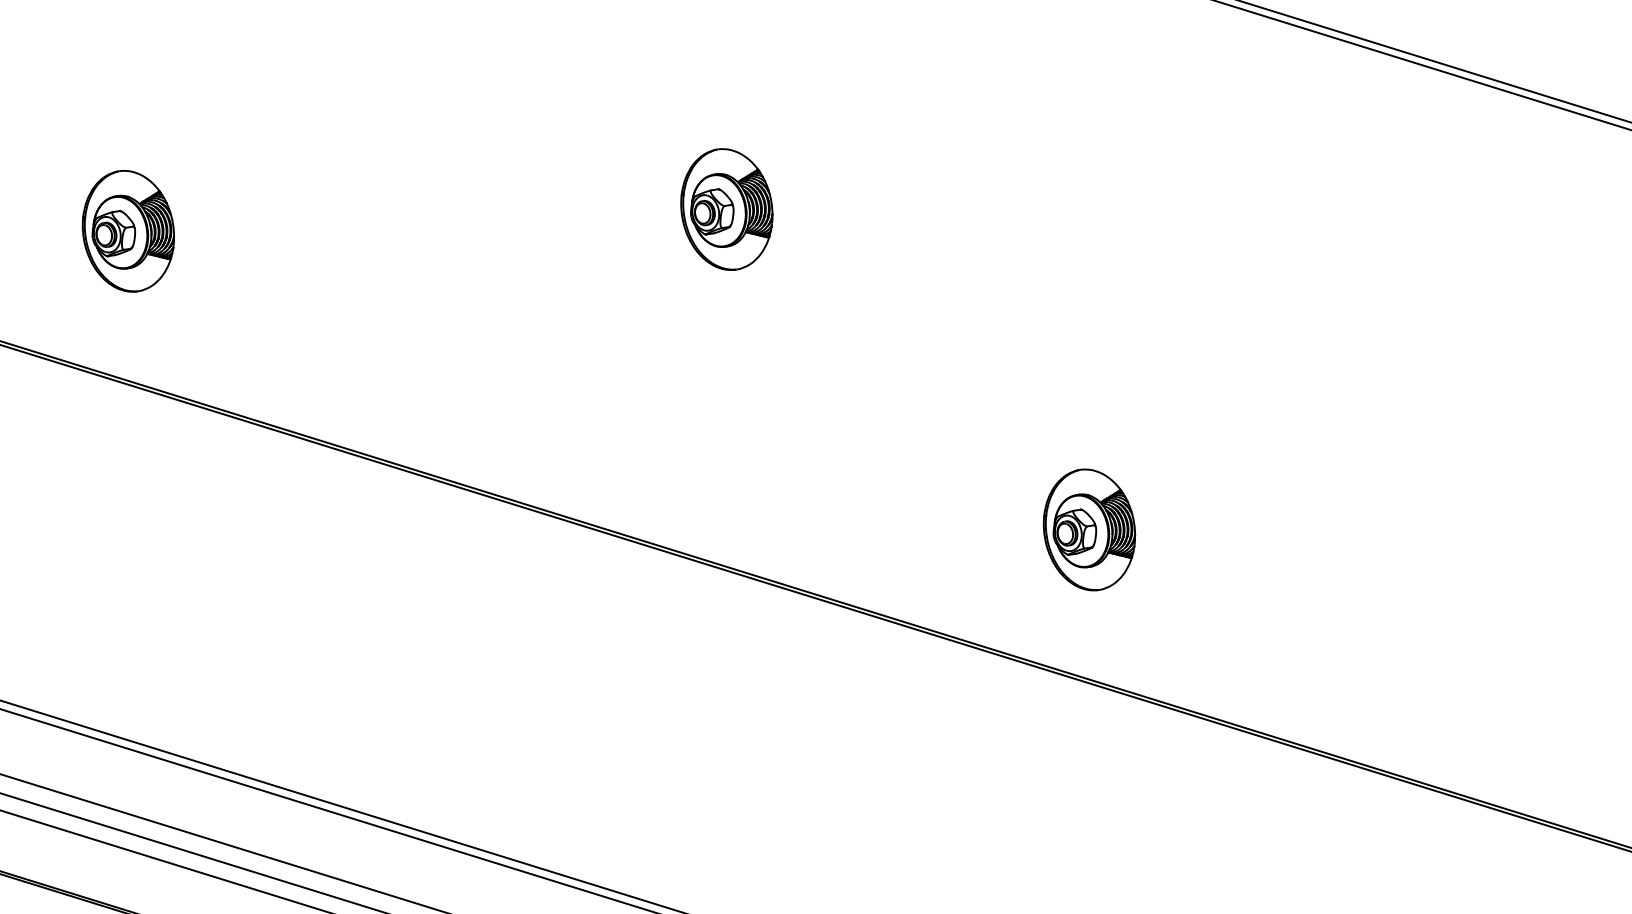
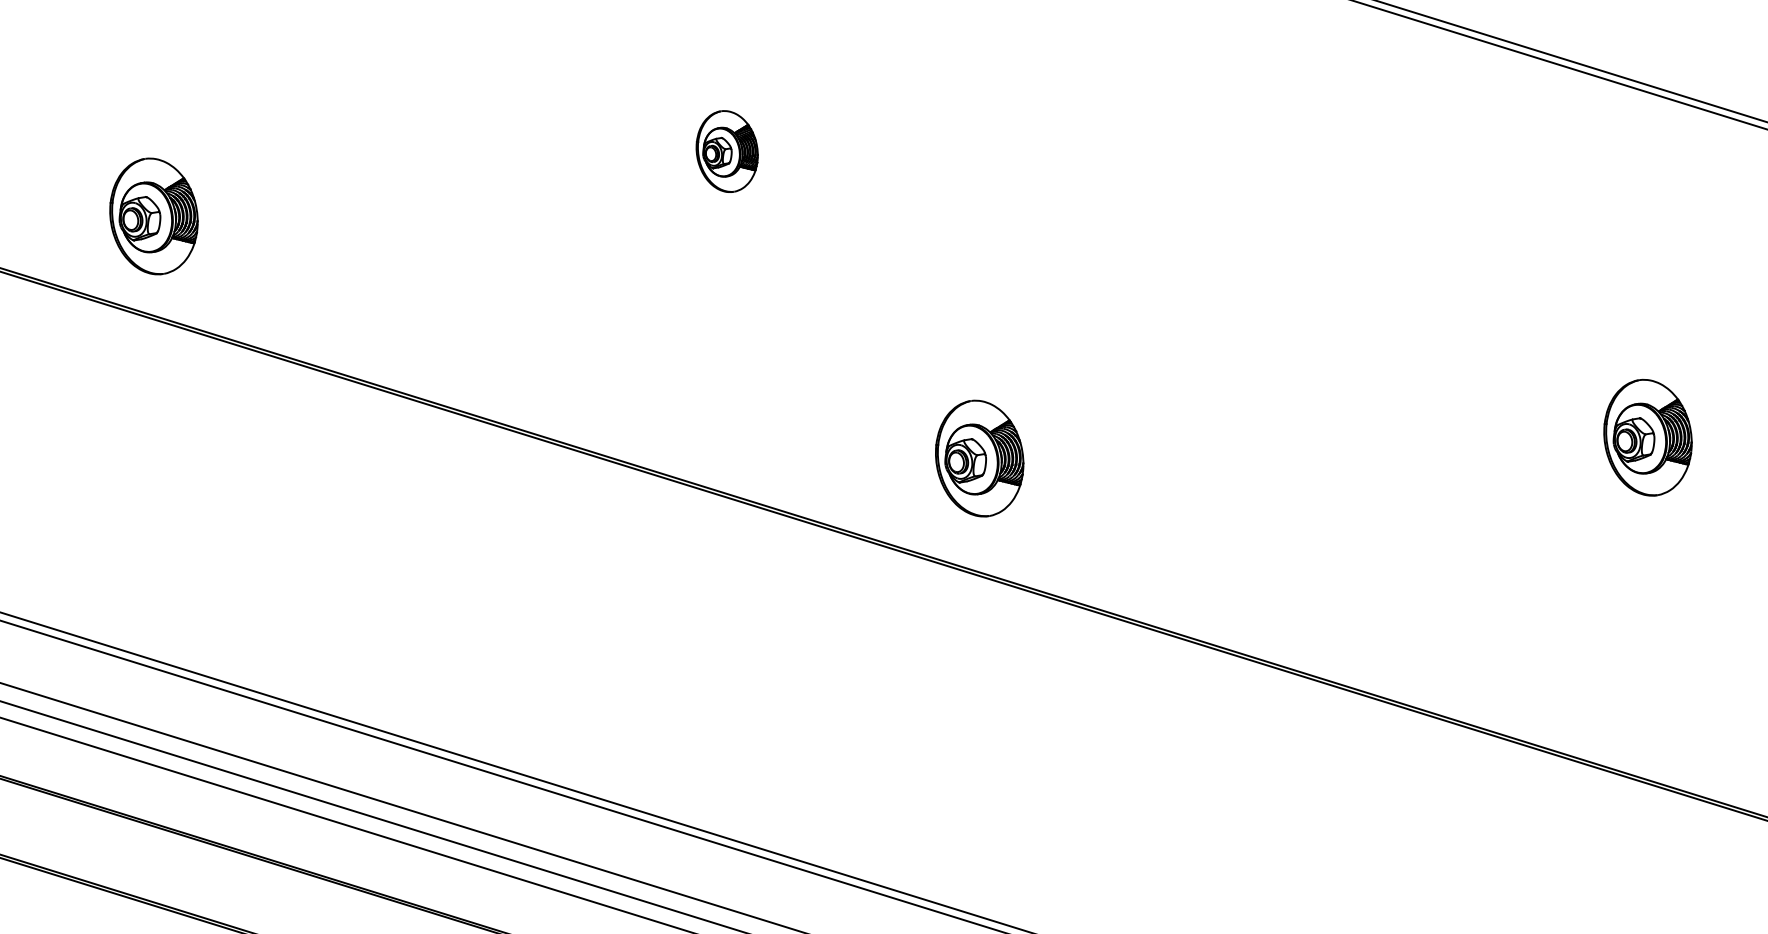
part: (726, 209) -> (726, 151), size x0.7
part: (127, 231) -> (153, 216), moved
part: (1089, 529) -> (979, 458), moved

